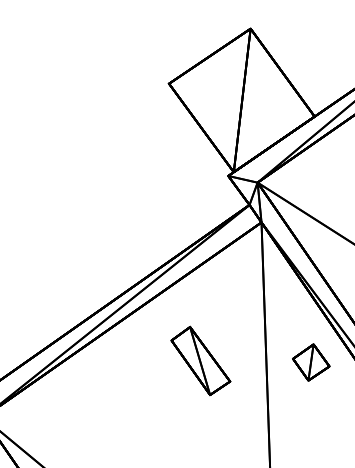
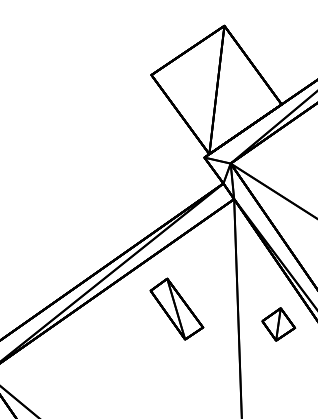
part: (200, 360) -> (176, 308), moved

